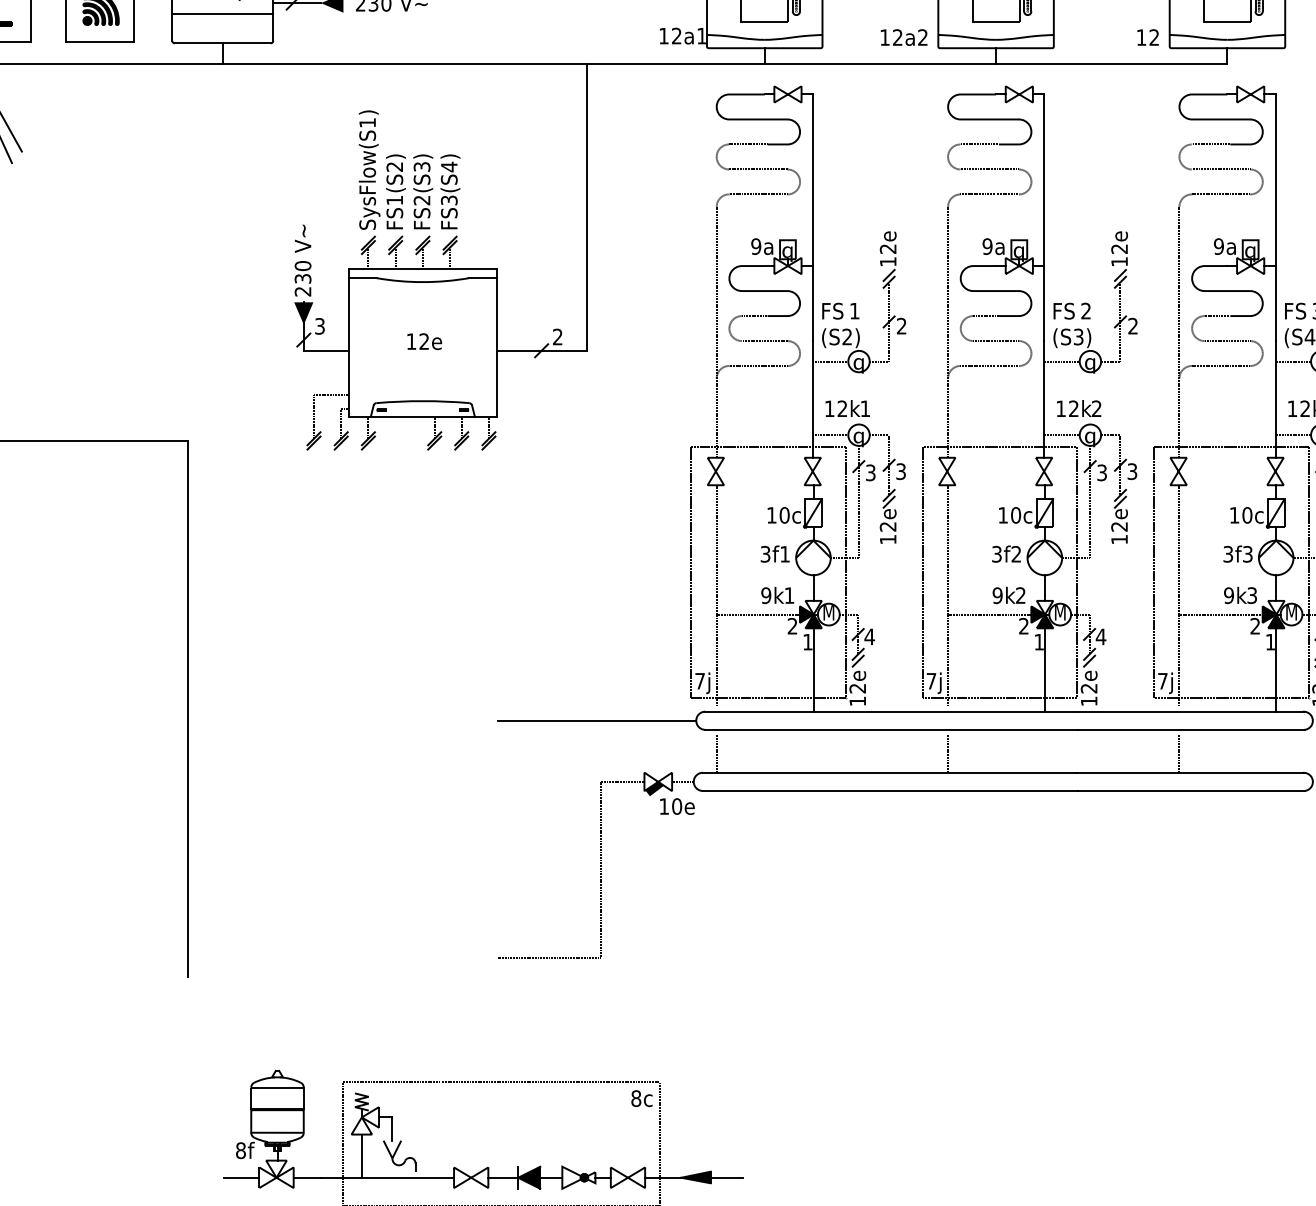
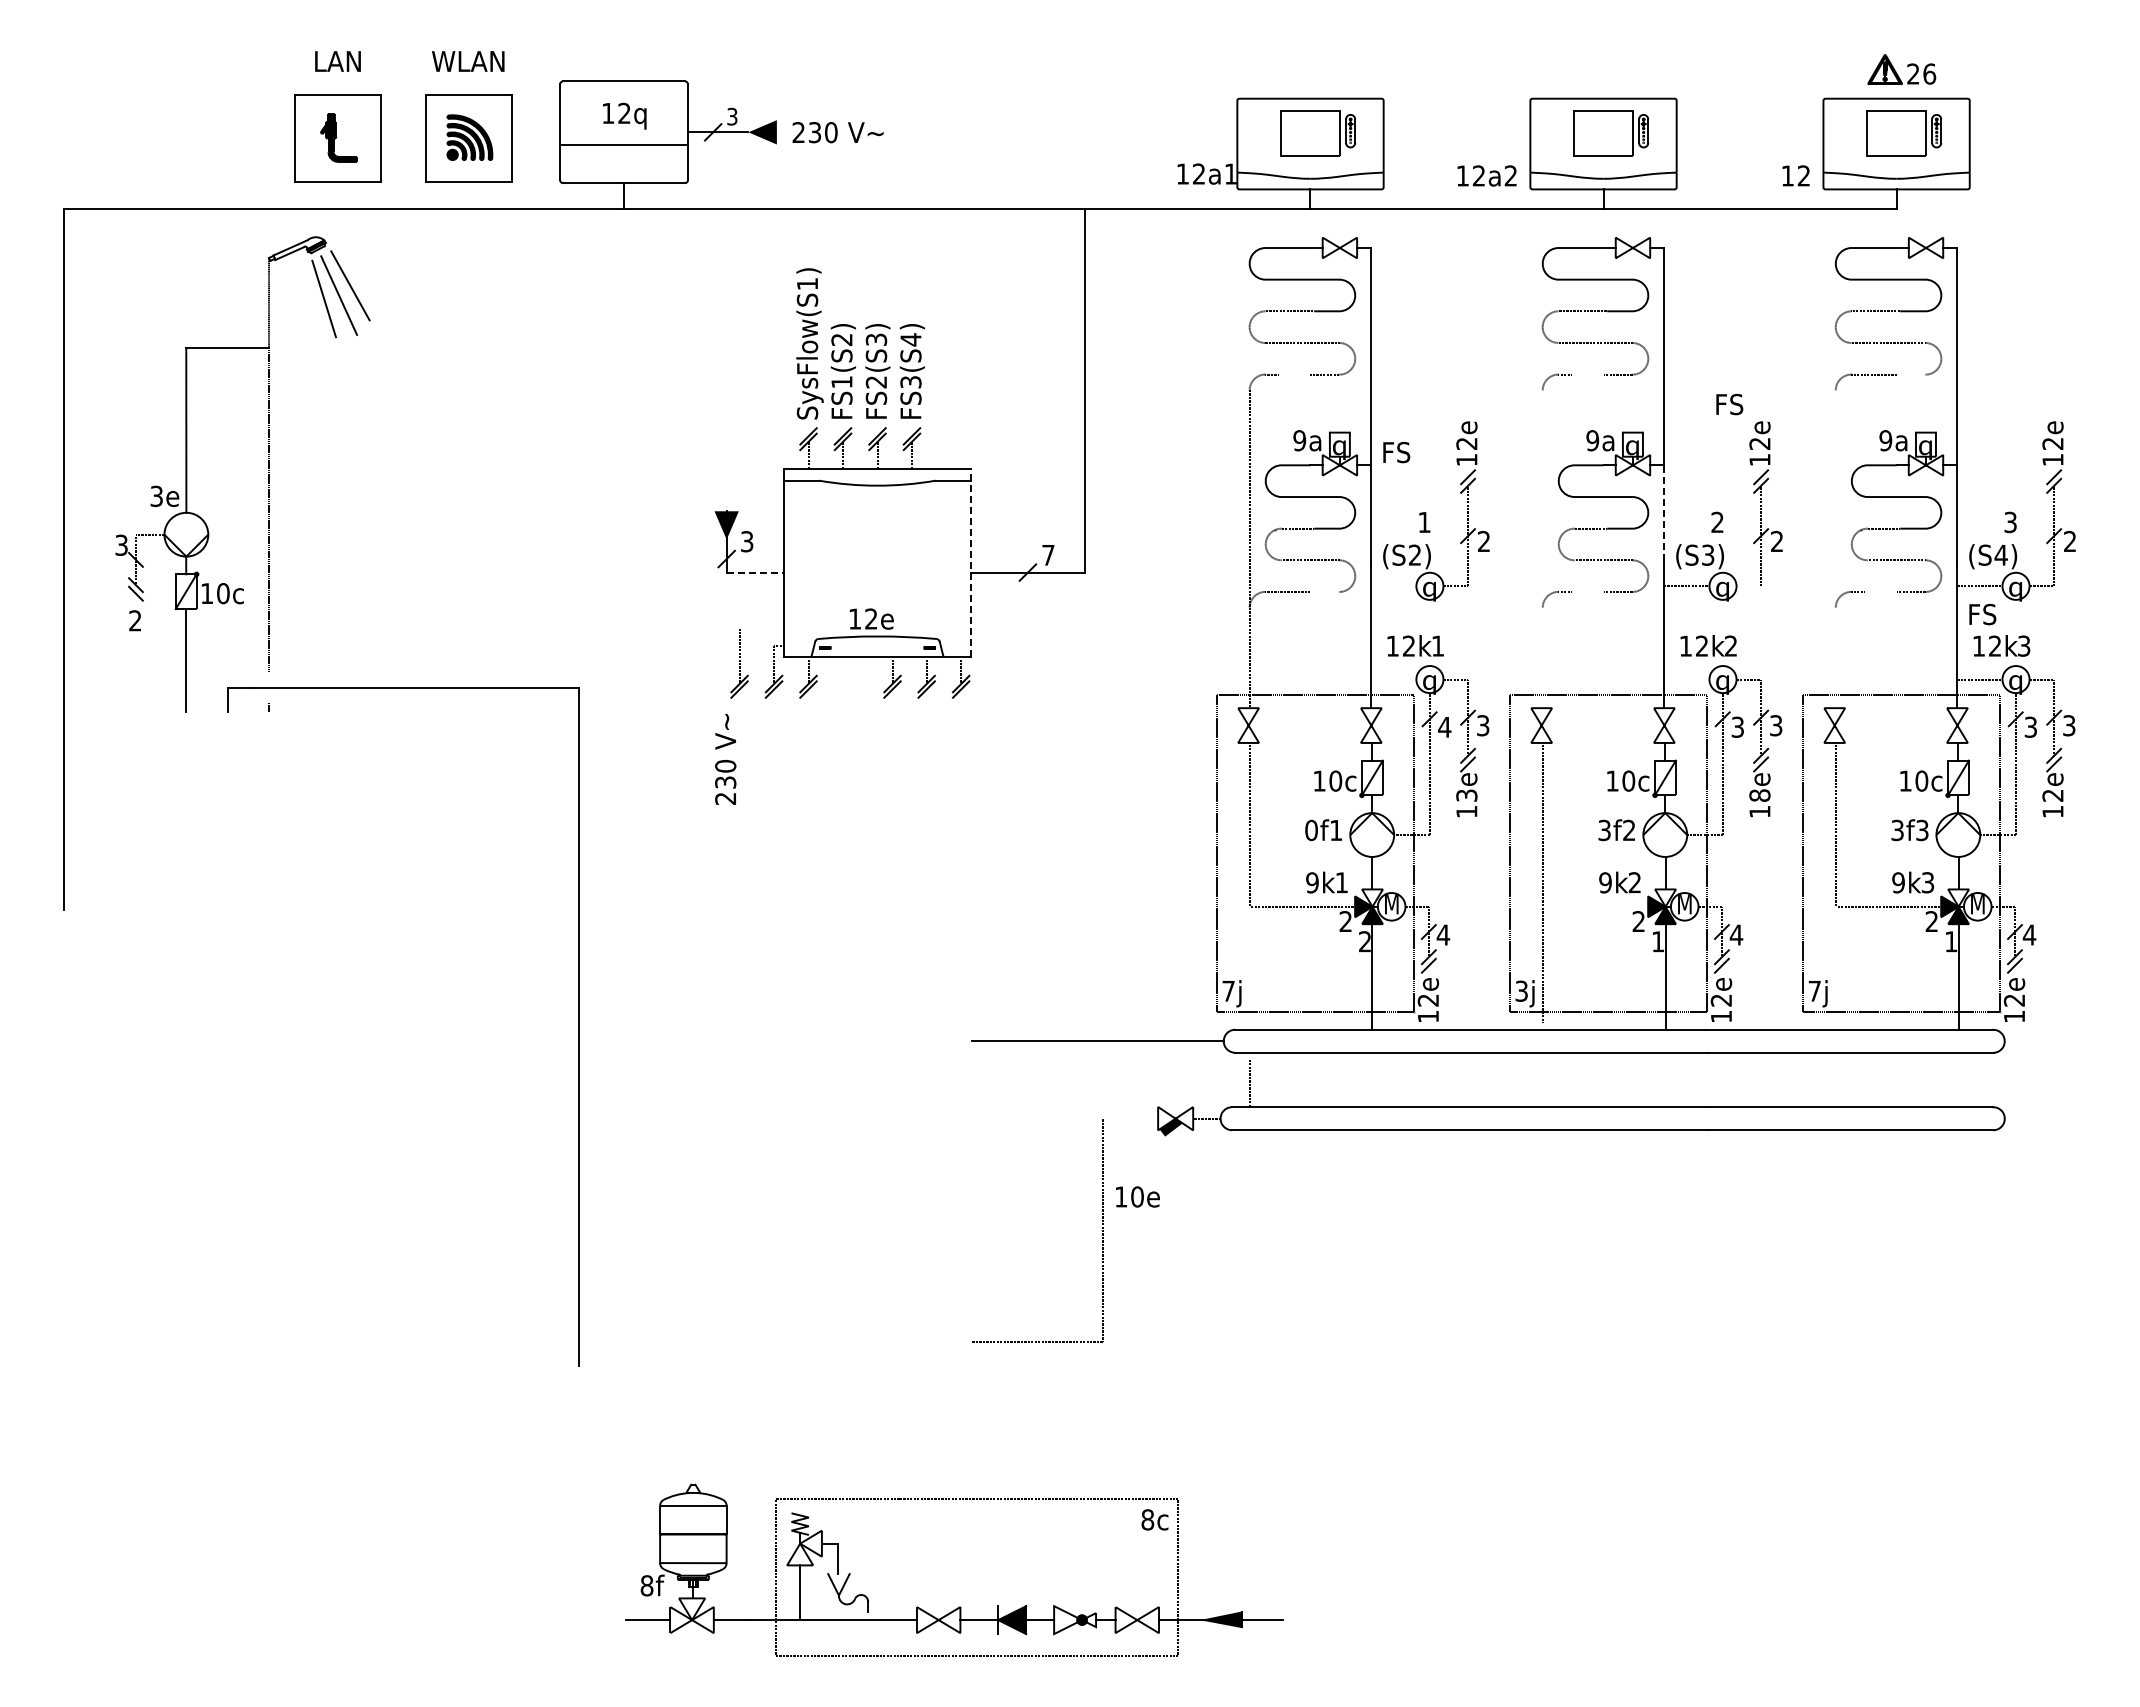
line: (752, 194) -> (1294, 374), removed
line: (983, 194) -> (1587, 374), removed
line: (1238, 194) -> (1910, 374), removed
text: (302, 260) -> (725, 759), moved
line: (1044, 303) -> (1664, 512), solid -> dashed
text: (832, 311) -> (1396, 452), moved
text: (1063, 311) -> (1729, 404), moved
text: (1295, 311) -> (1982, 614), moved
line: (947, 332) -> (1542, 549), removed
line: (1179, 332) -> (1835, 549), removed
text: (557, 336) -> (1048, 554), 2 -> 7
text: (424, 341) -> (871, 618), moved
line: (497, 342) -> (971, 562), solid -> dashed
line: (326, 350) -> (755, 572), solid -> dashed
line: (830, 361) -> (1393, 586), removed
line: (1110, 361) -> (1748, 586), removed
line: (775, 365) -> (1324, 591), removed
line: (983, 365) -> (1587, 591), removed
line: (1214, 365) -> (1880, 591), removed
line: (331, 395) -> (761, 629), removed
line: (830, 435) -> (1393, 679), removed
line: (1061, 435) -> (1686, 679), removed
text: (870, 472) -> (1444, 726), 3 -> 4
text: (887, 526) -> (1466, 795), 12e -> 13e
text: (1119, 526) -> (1759, 795), 12e -> 18e
text: (765, 554) -> (1311, 830), 3f -> 0f
line: (989, 614) -> (1595, 906), removed
text: (807, 641) -> (1364, 941), 1 -> 2
line: (716, 660) -> (1249, 964), removed
line: (1179, 660) -> (1835, 964), removed
text: (931, 680) -> (1521, 990), 7j -> 3j
line: (947, 754) -> (1542, 1083), removed
line: (1179, 754) -> (1835, 1083), removed
line: (622, 781) -> (1130, 1118), removed
text: (677, 806) -> (1137, 1196), moved

